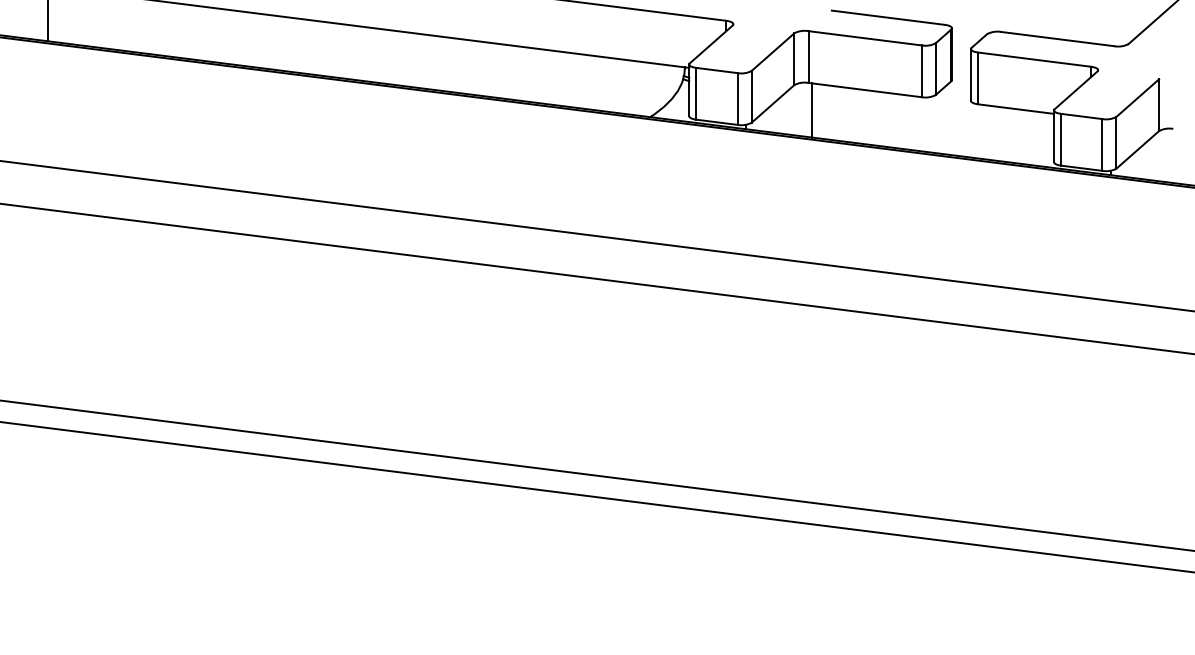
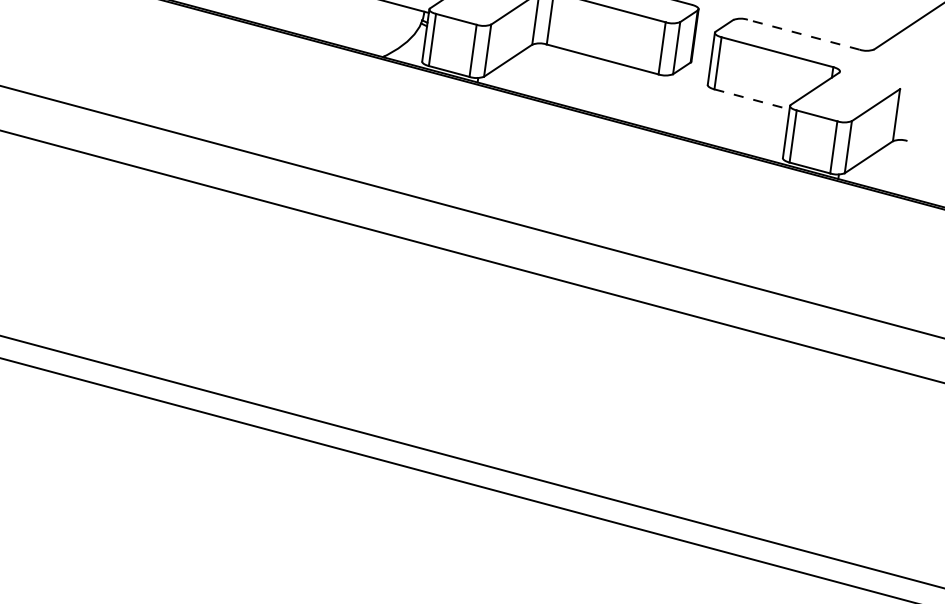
line: (1057, 39) -> (803, 35), solid -> dashed
line: (1016, 109) -> (752, 99), solid -> dashed
line: (812, 110) -> (546, 72), removed

